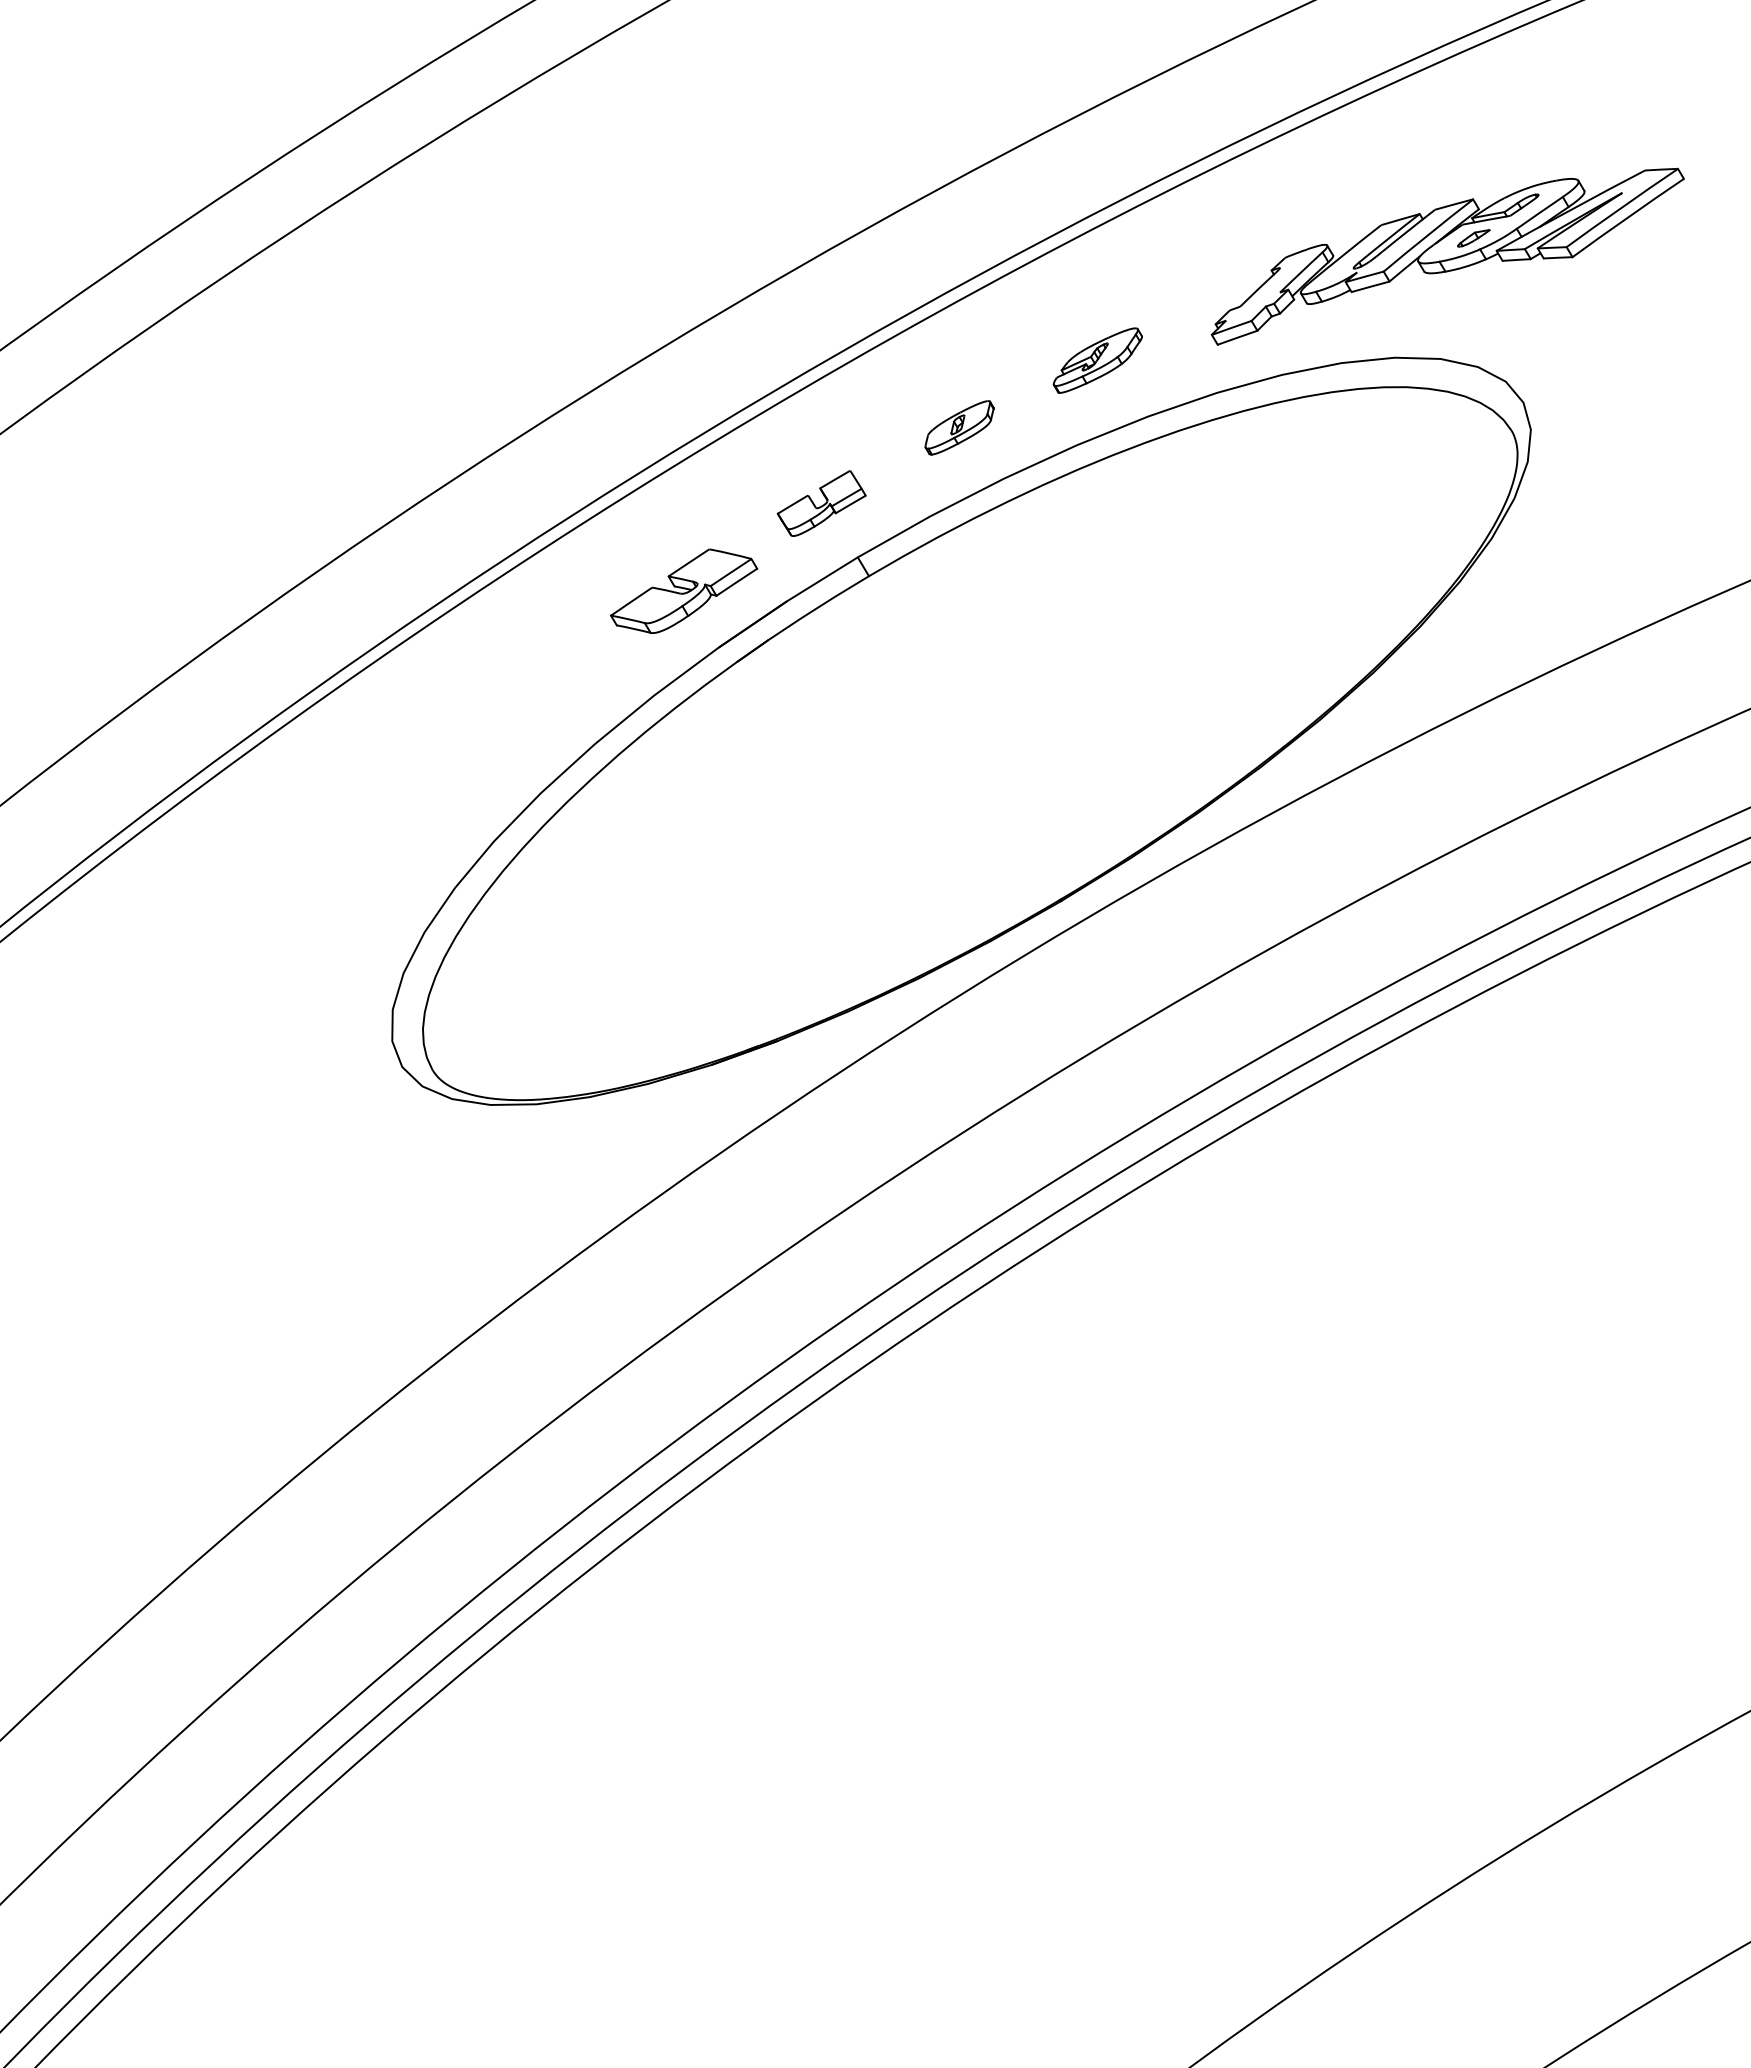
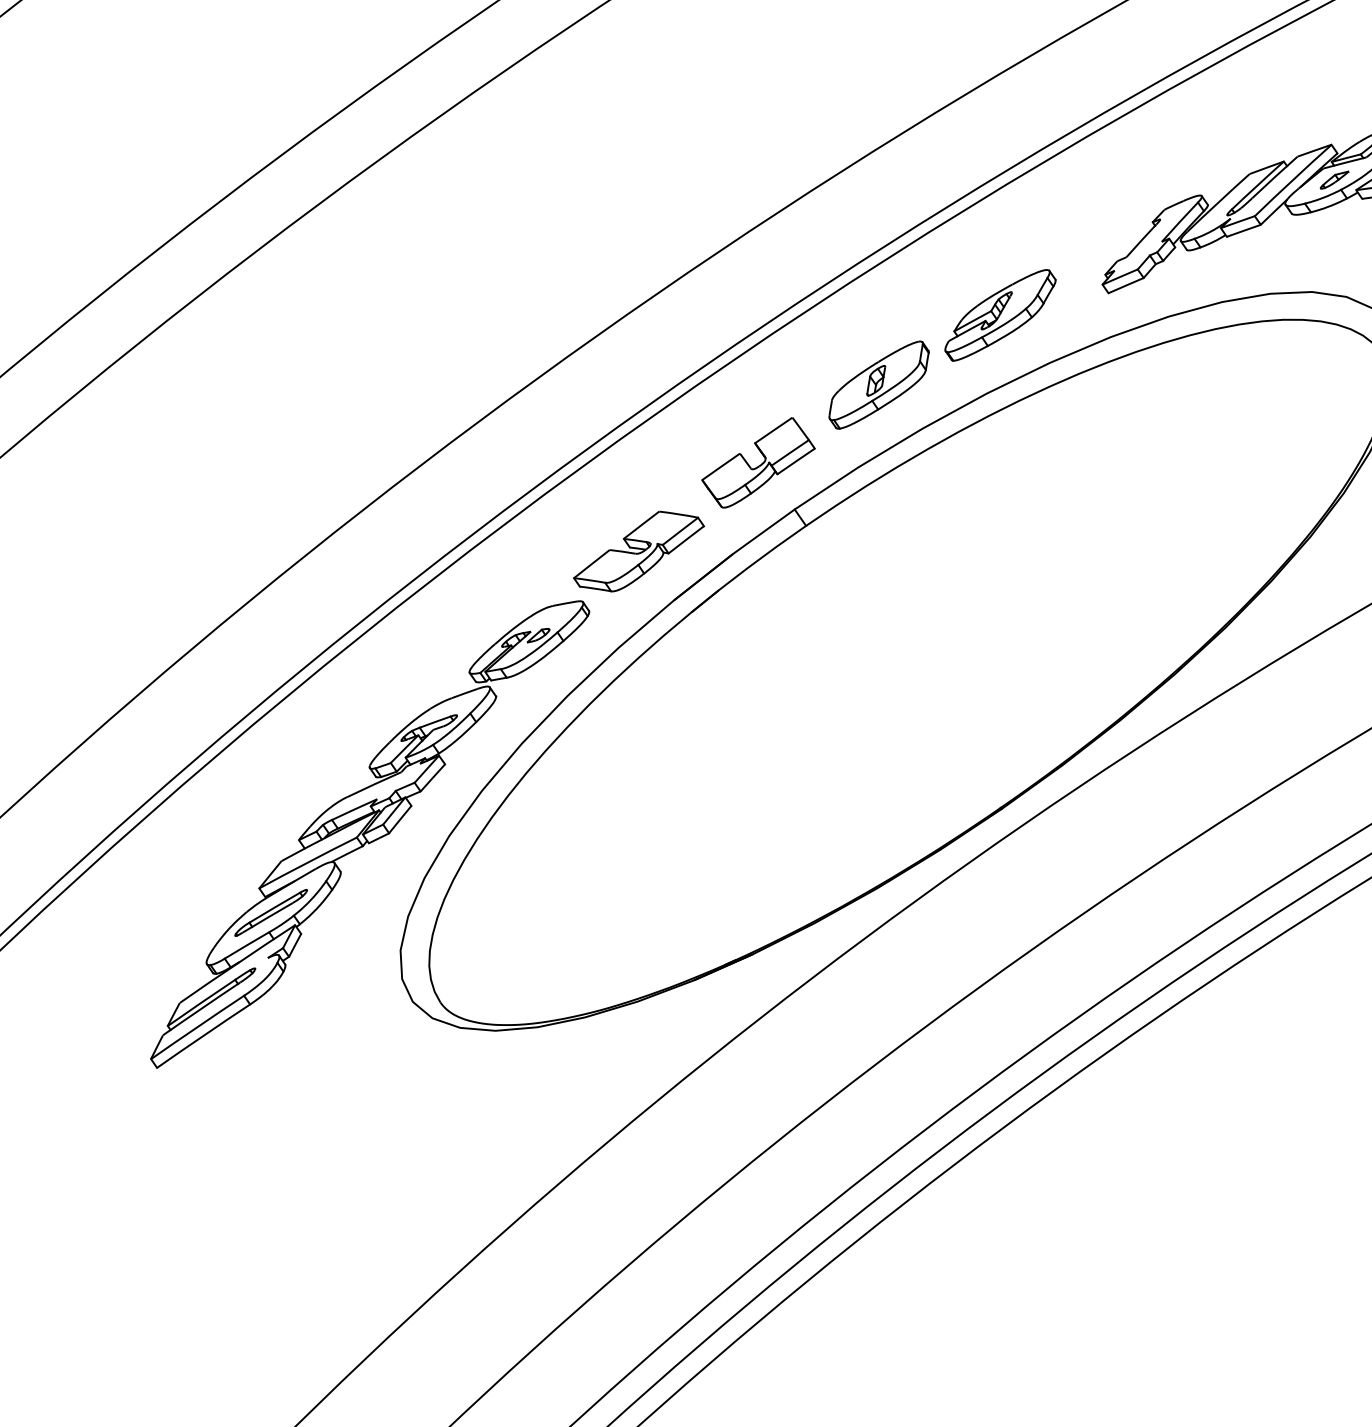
part: (1097, 360) -> (1000, 315), size x1.43
part: (959, 427) -> (878, 384), size x1.67
part: (821, 503) -> (758, 462), size x1.43
part: (367, 880) -> (369, 834), added

